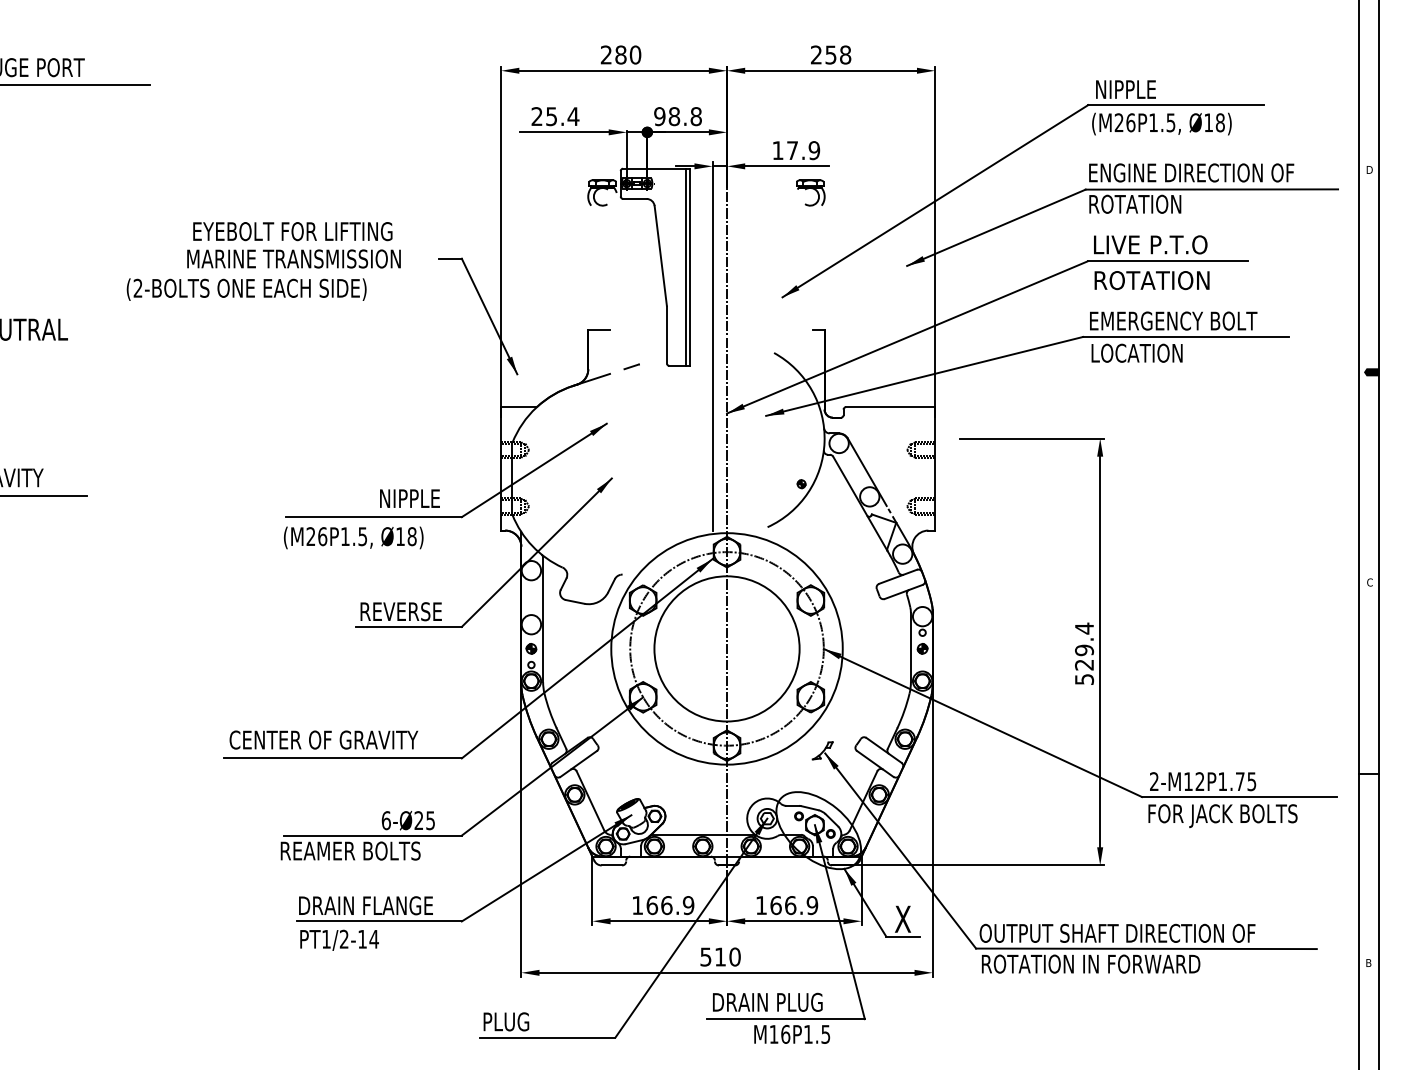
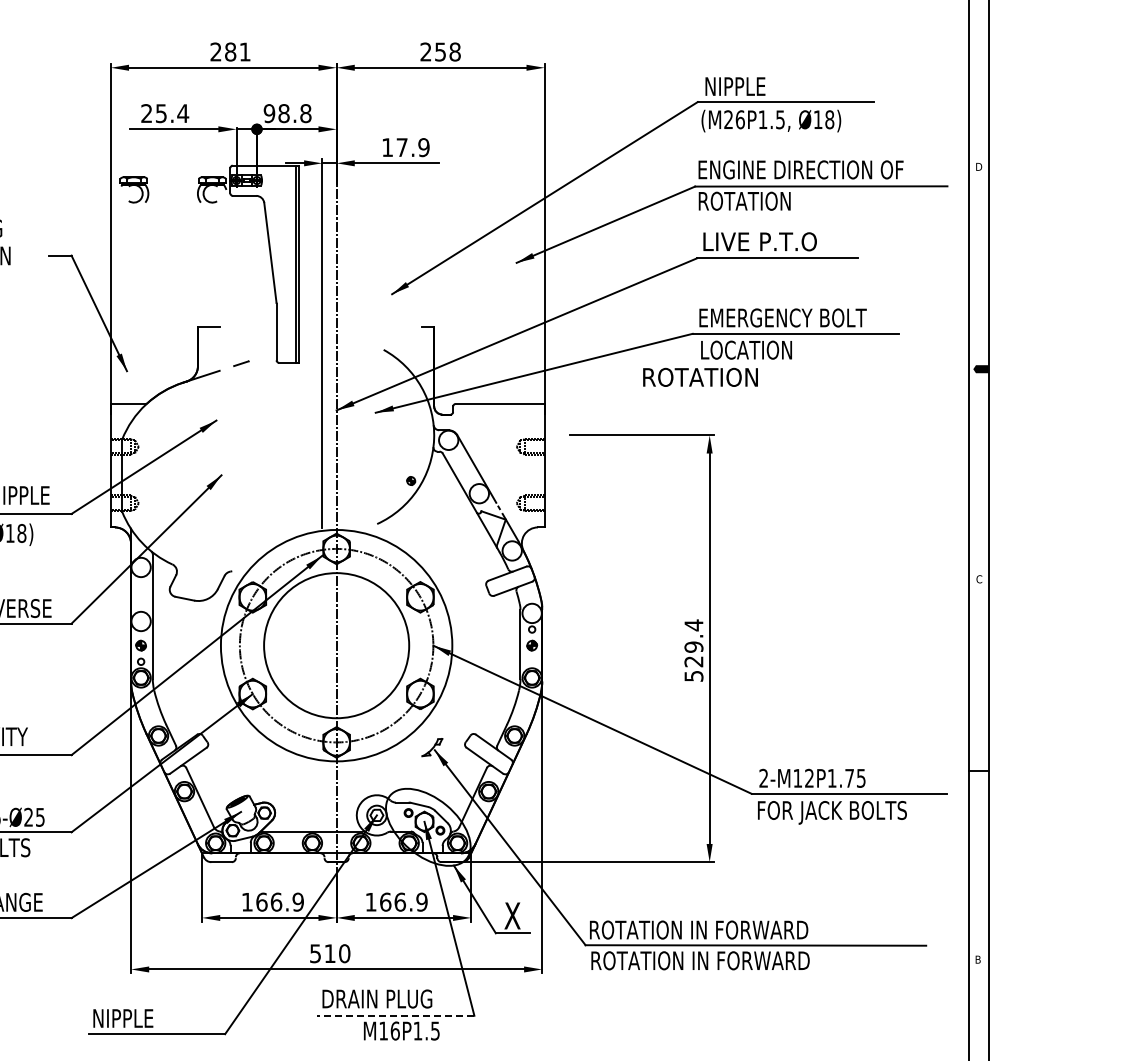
text: (635, 54) -> (245, 51), 280 -> 281
part: (810, 192) -> (134, 189), moved
text: (1151, 280) -> (699, 377), moved
text: (1117, 932) -> (726, 929), OUTPUT SHAFT DIRECTION OF -> ROTATION IN FORWARD
line: (786, 1019) -> (396, 1016), solid -> dashed
text: (514, 1021) -> (124, 1018), PLUG -> NIPPLE

